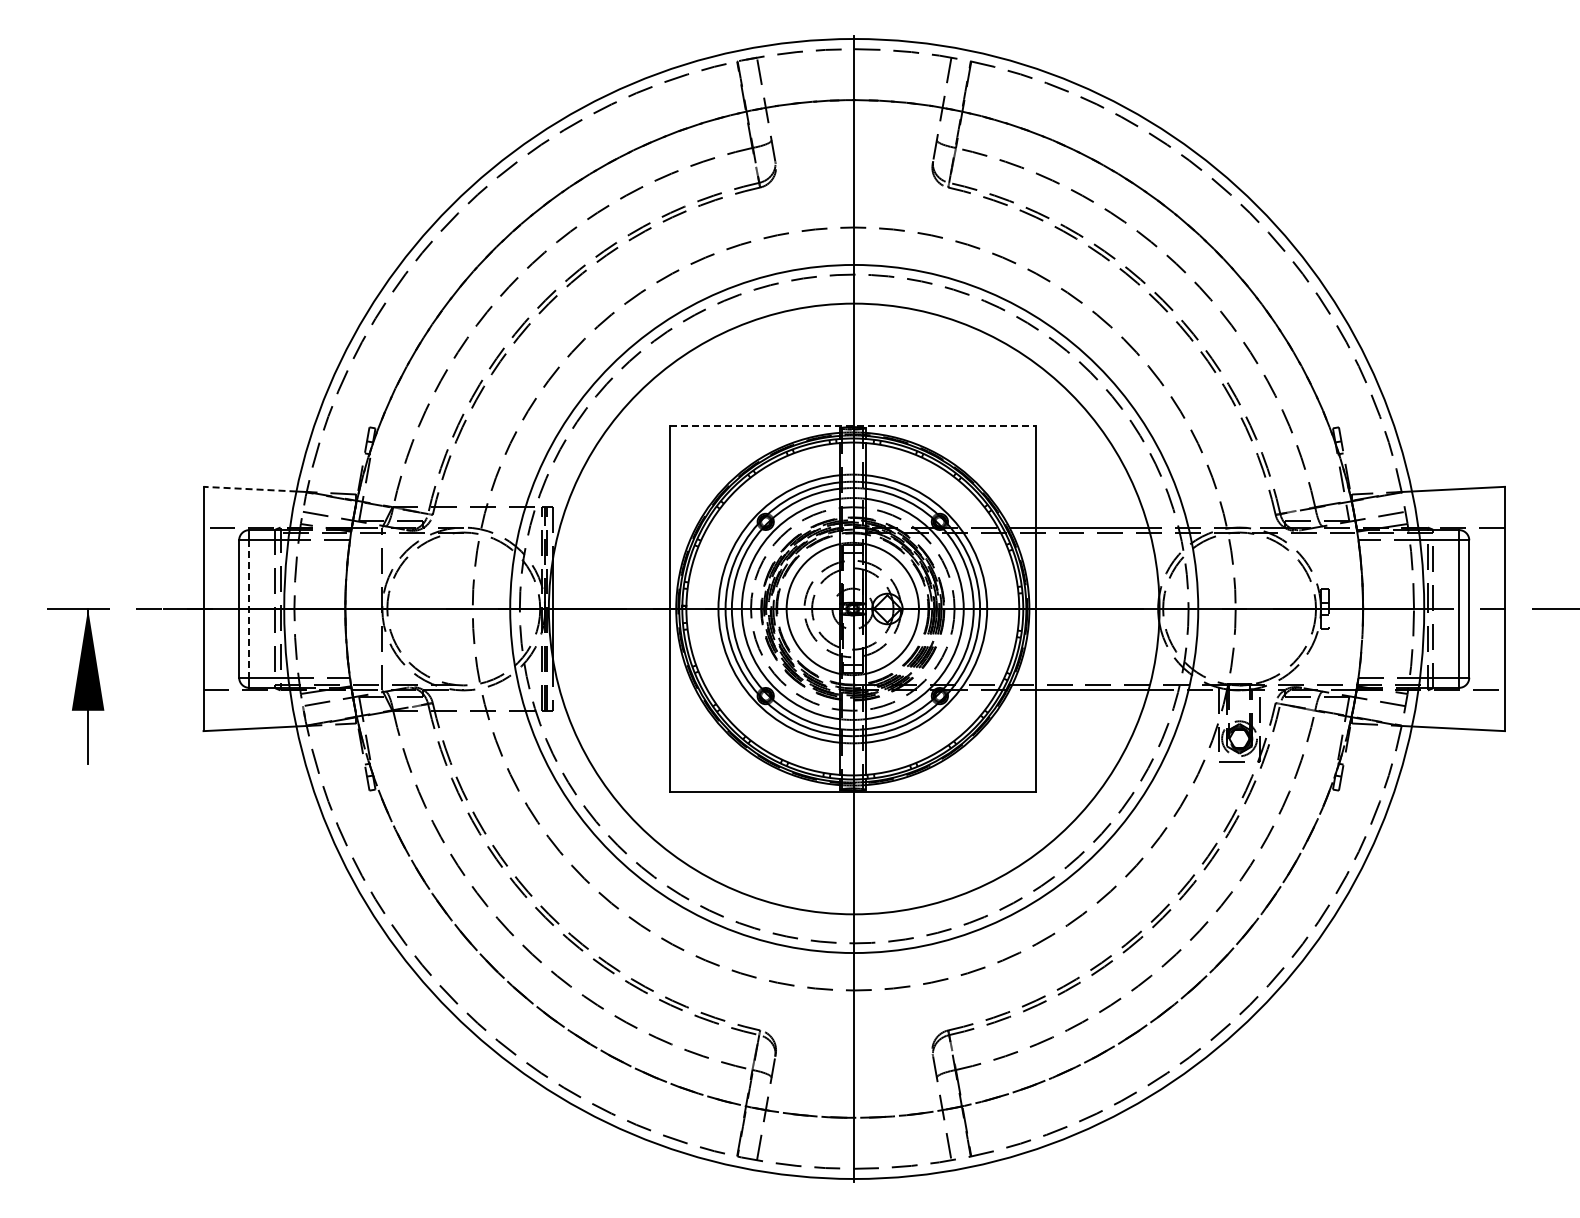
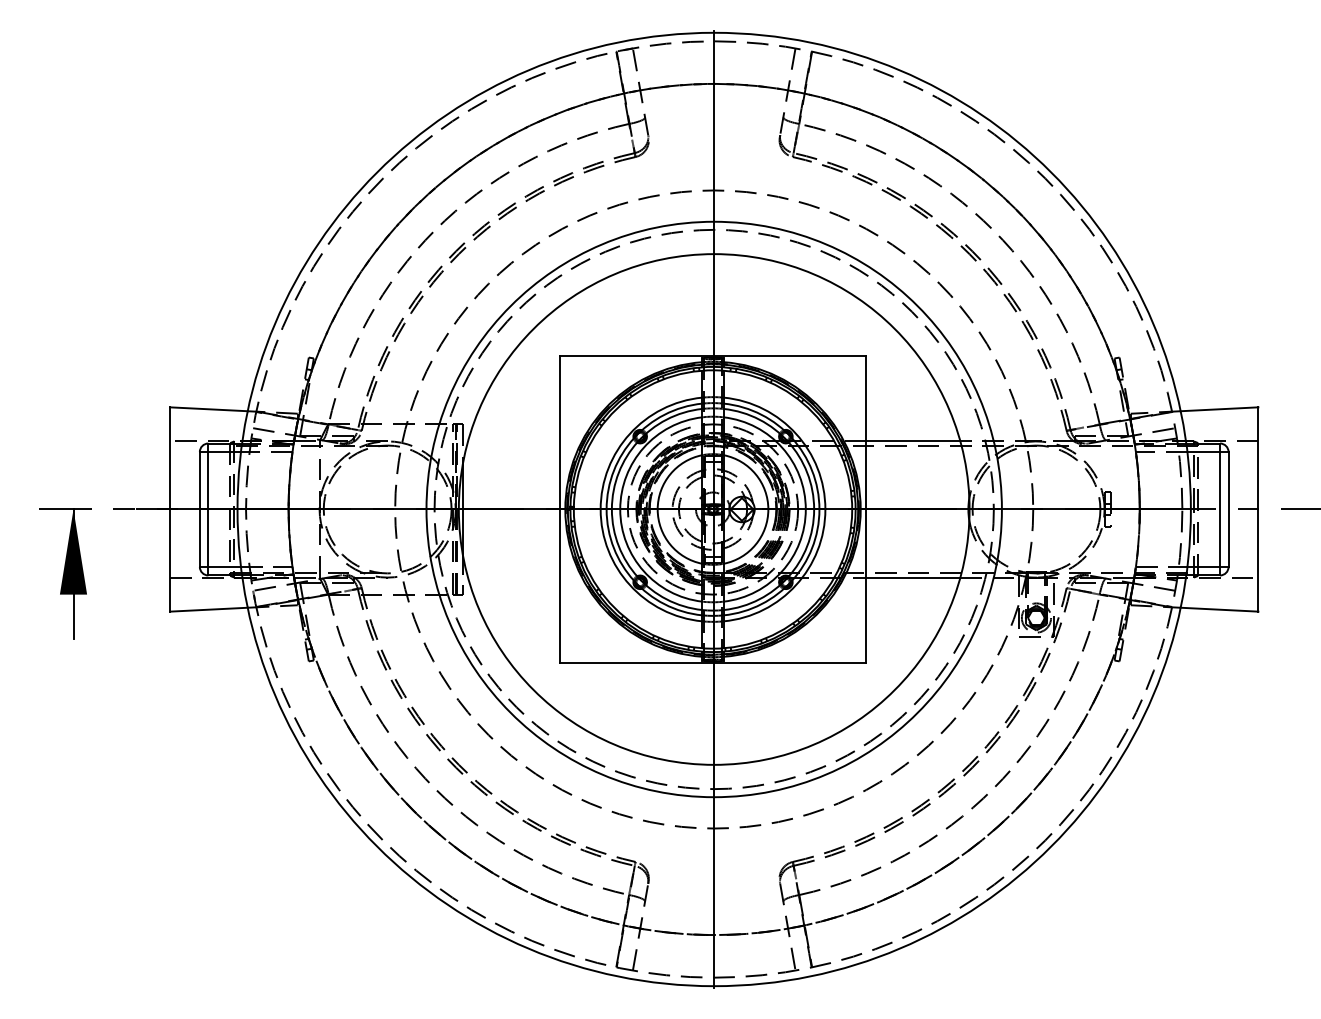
line: (853, 425) -> (713, 356), dashed -> solid
line: (250, 489) -> (209, 409), dashed -> solid
line: (249, 608) -> (208, 509), dashed -> solid

